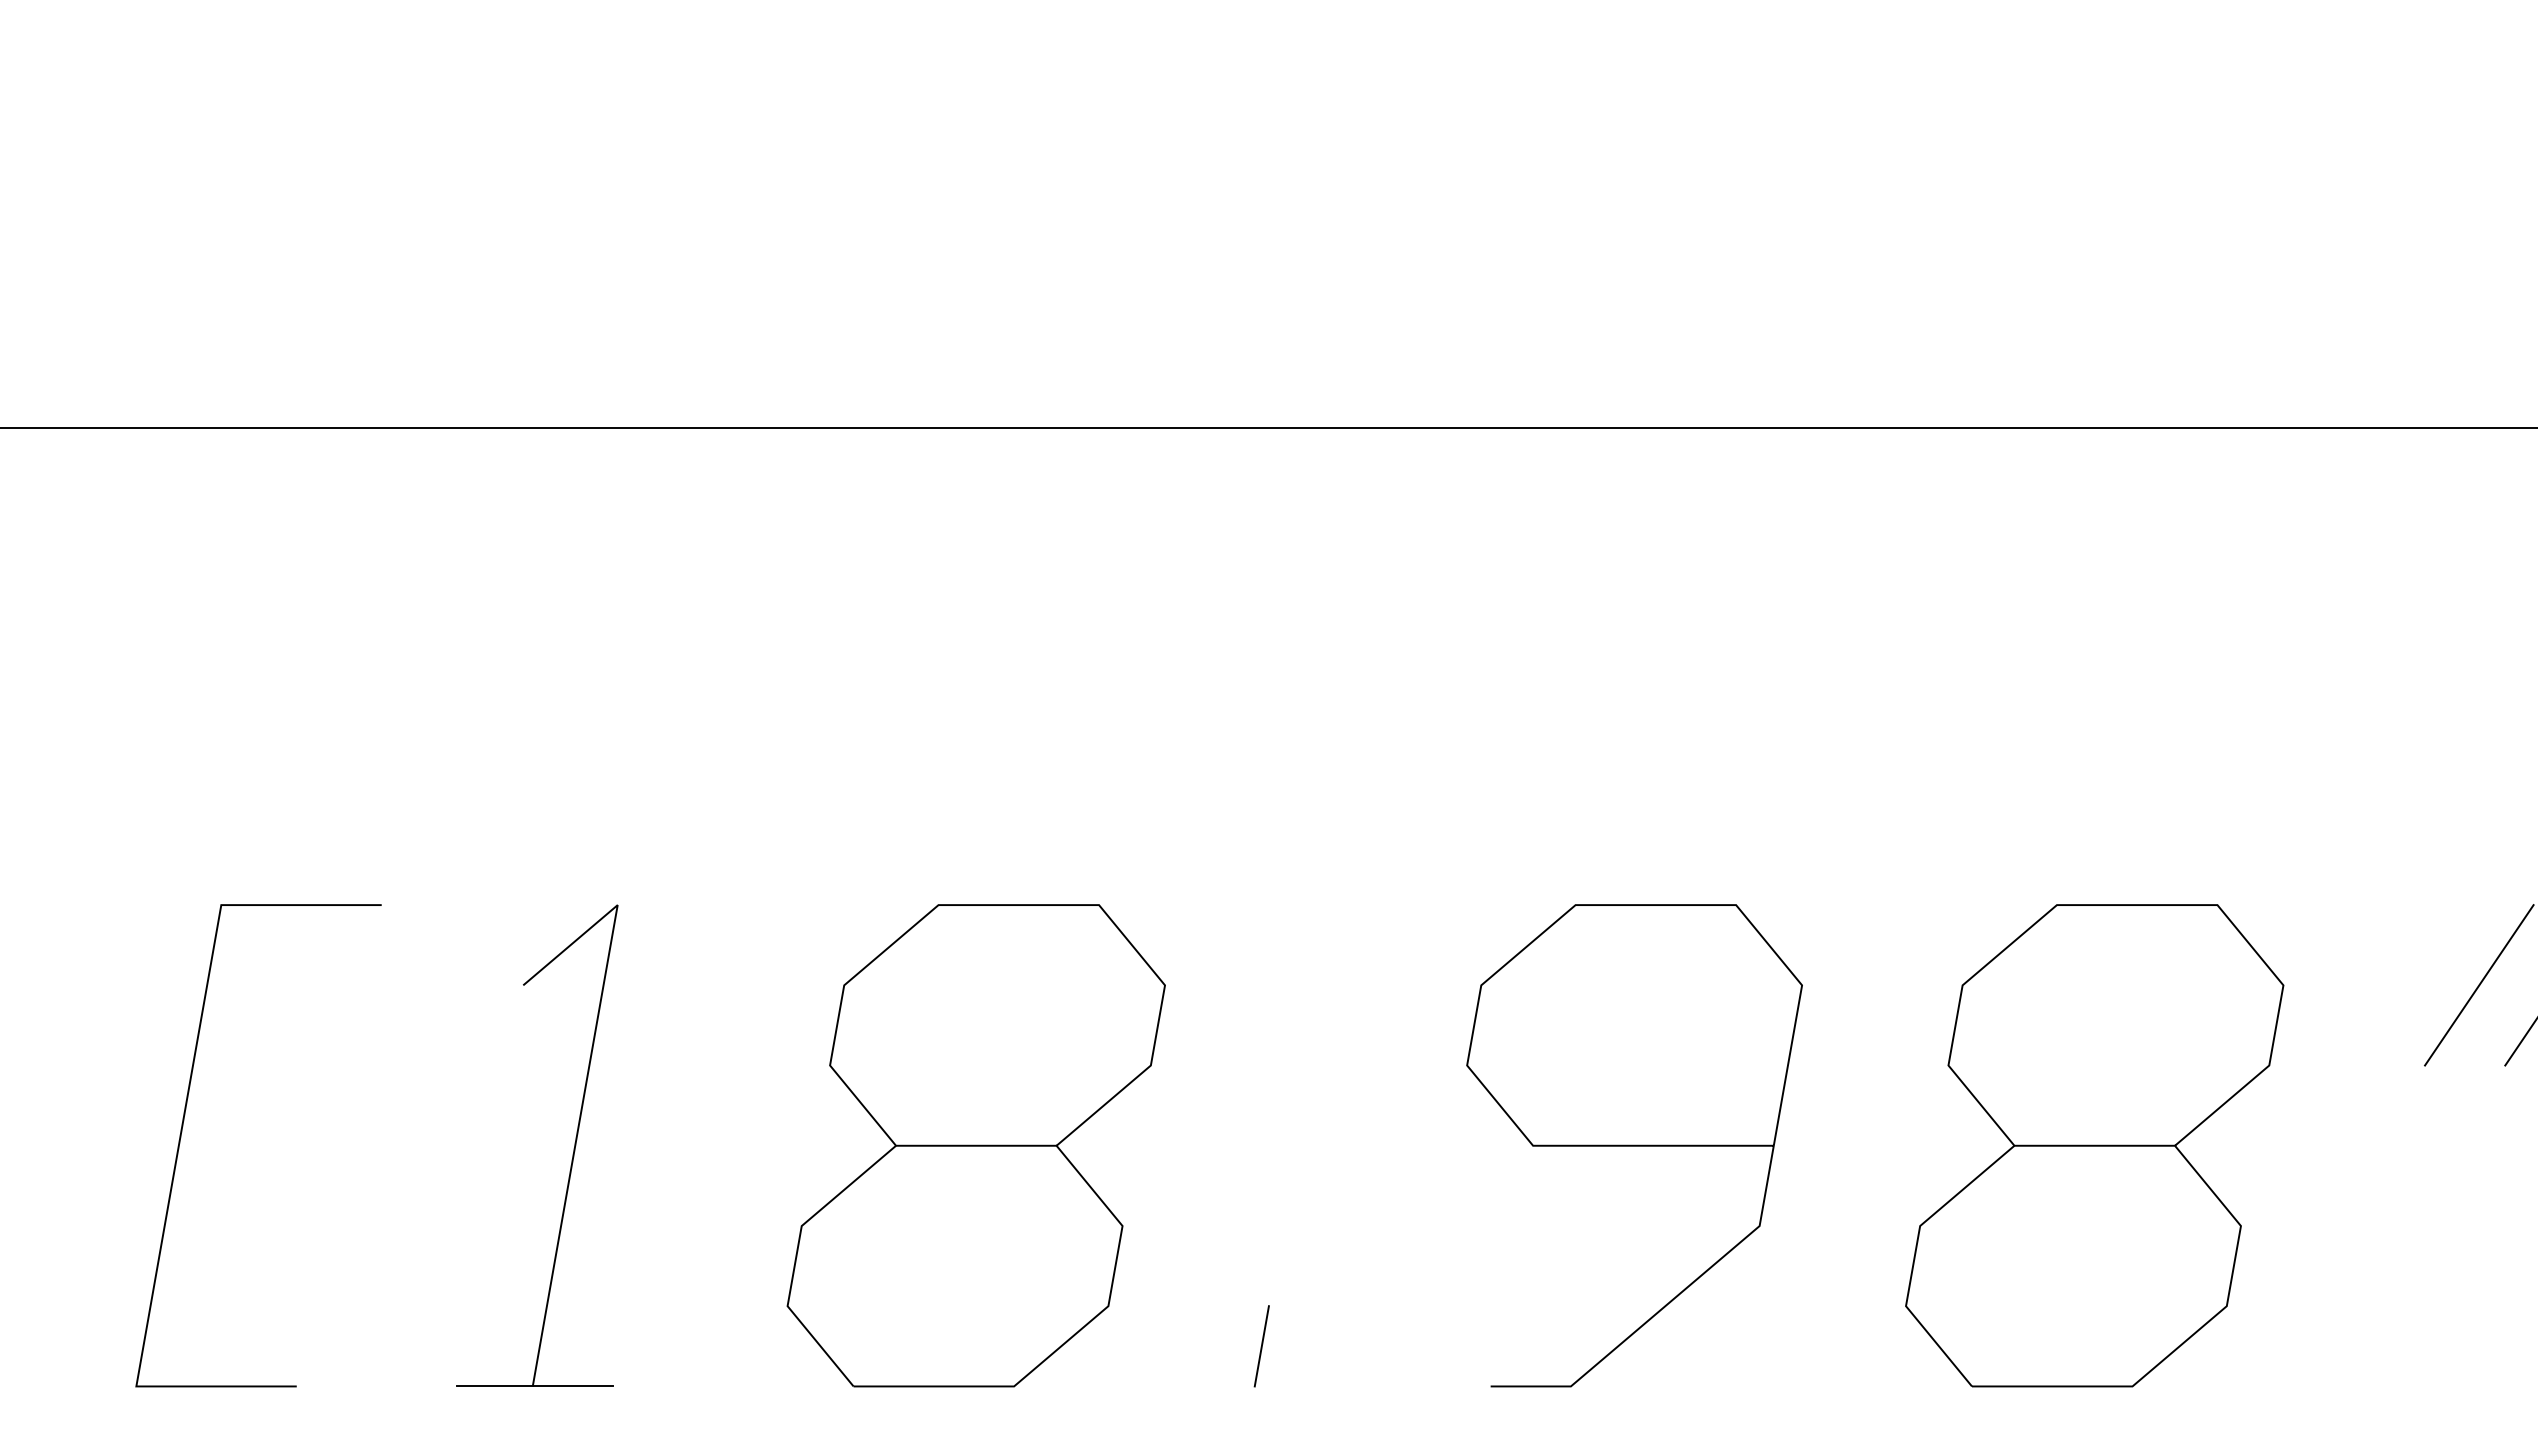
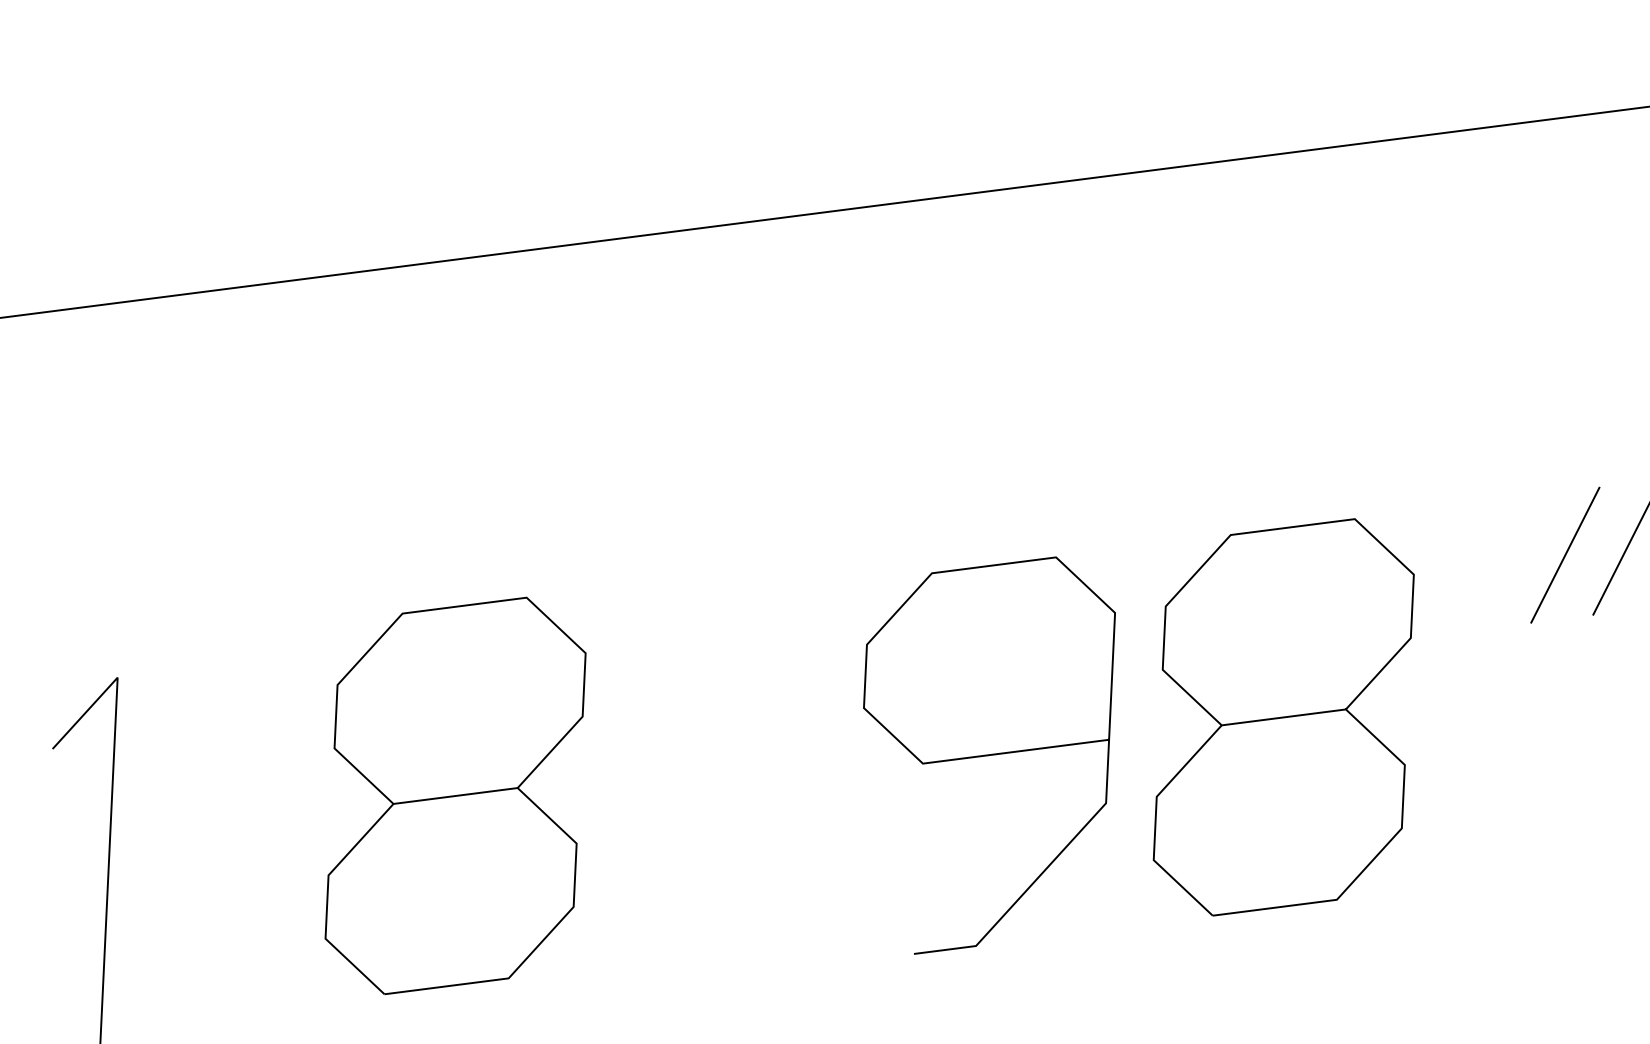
part: (975, 1145) -> (454, 795), moved
curve: (1634, 1145) -> (1001, 753), moved
line: (1261, 1346) -> (659, 955), removed

